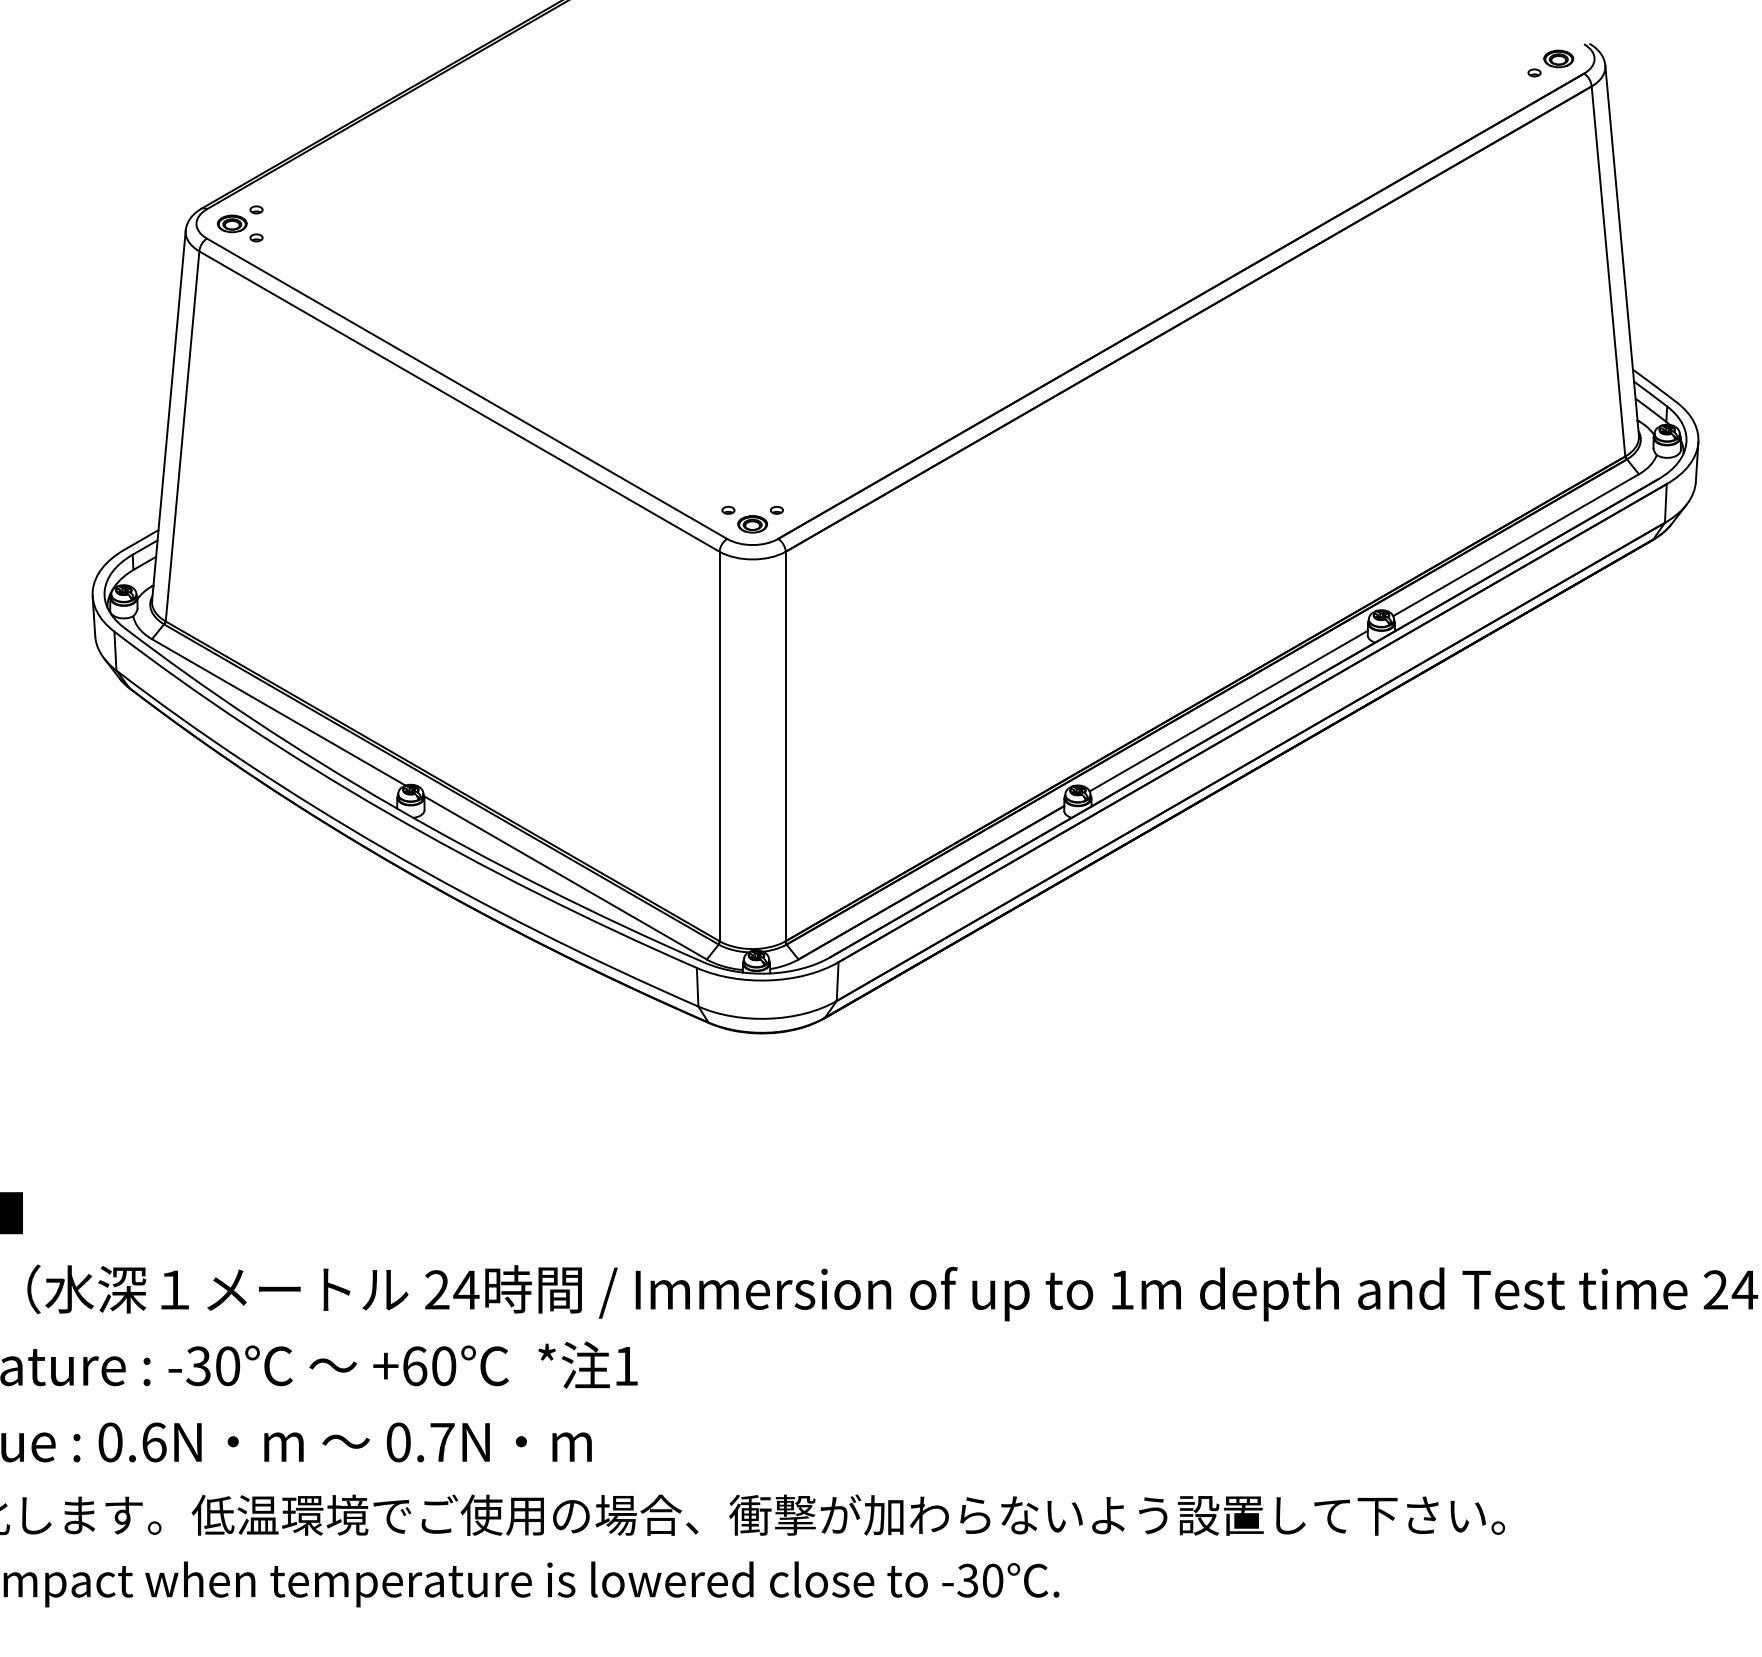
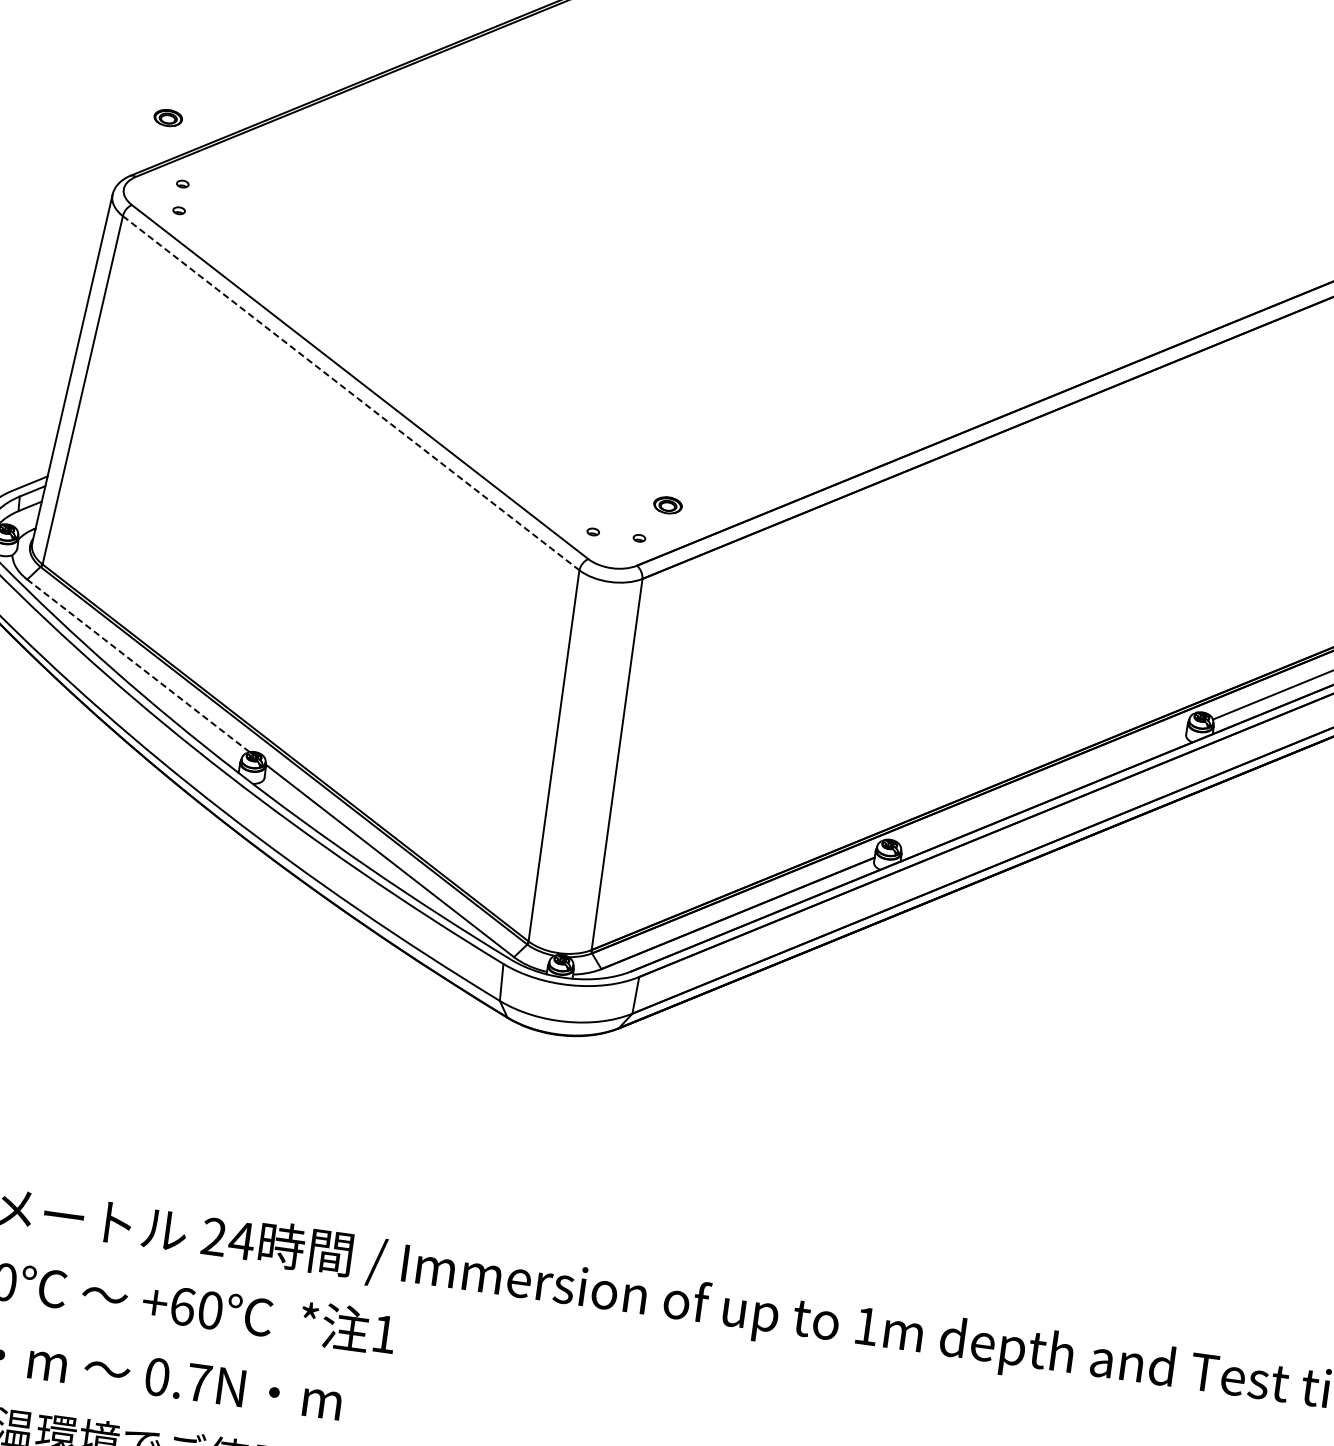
part: (232, 223) -> (168, 117), moved
line: (459, 401) -> (351, 393), solid -> dashed
part: (752, 524) -> (667, 505), moved
line: (1228, 710) -> (1043, 788), removed
line: (278, 712) -> (138, 665), solid -> dashed

